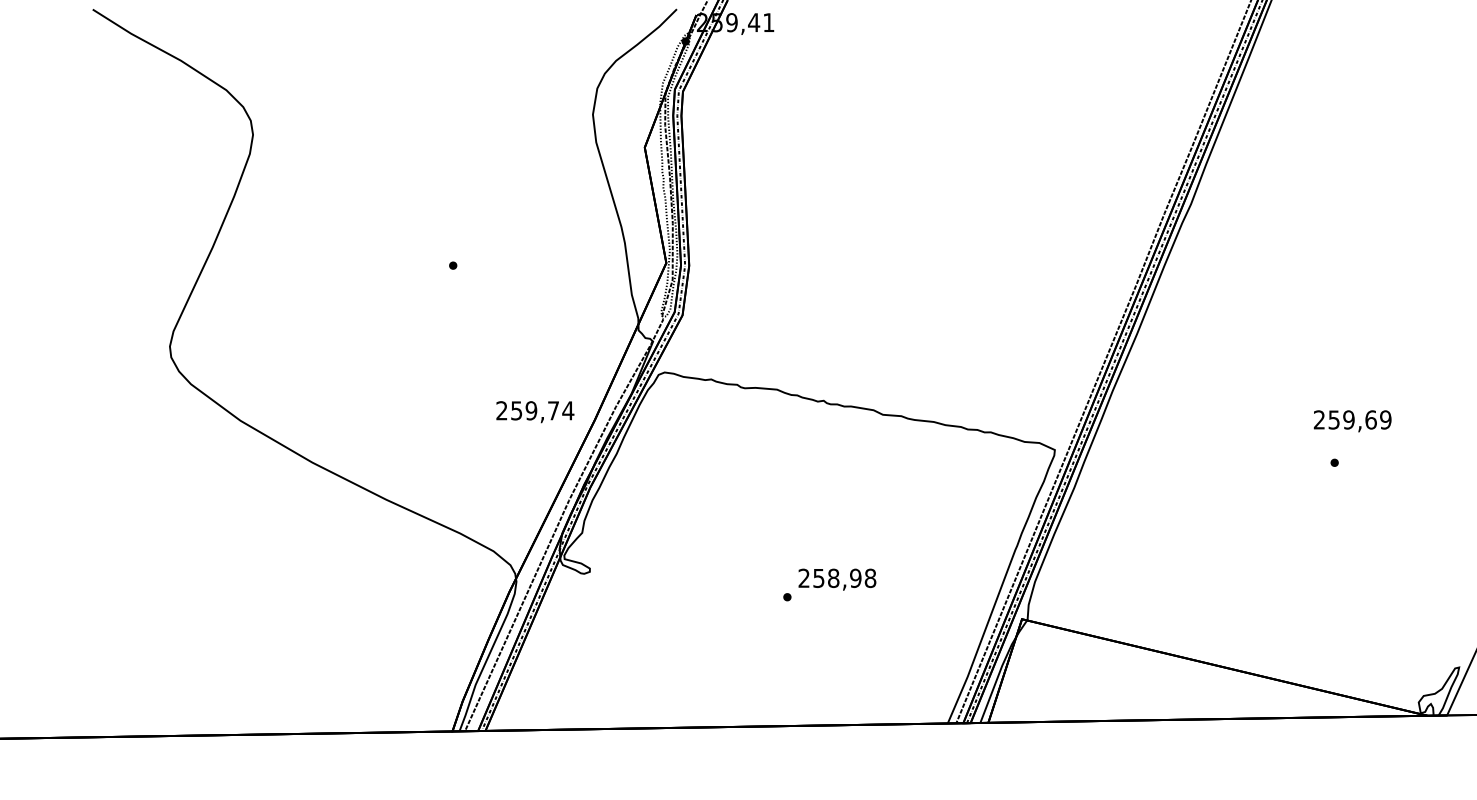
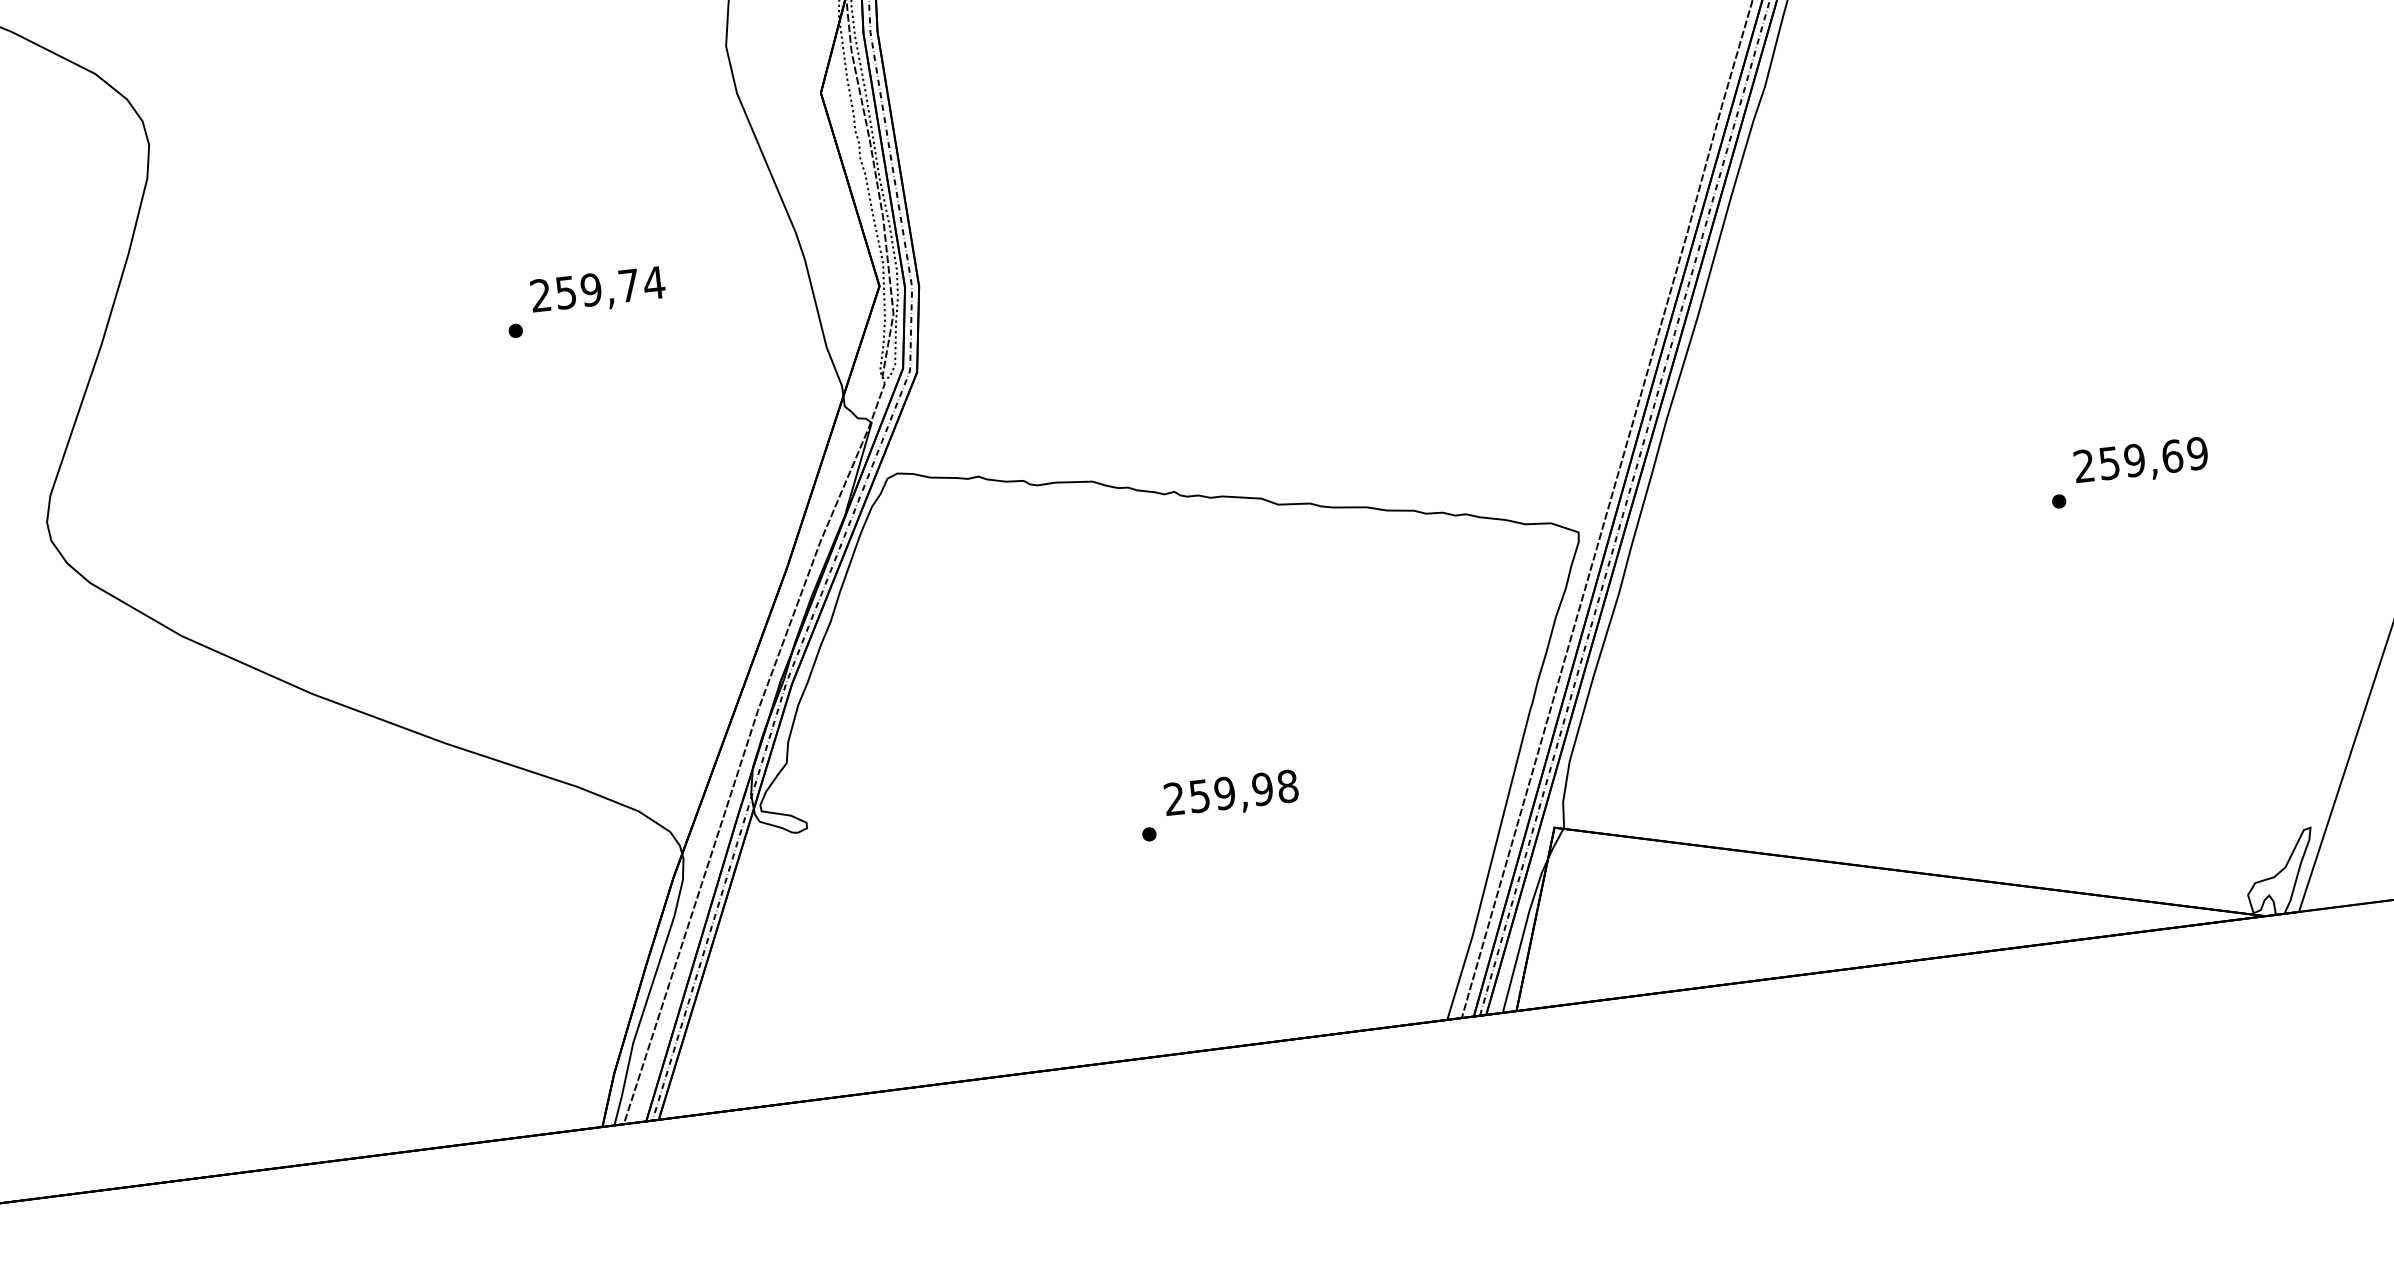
text: (535, 412) -> (598, 292), moved
text: (1352, 421) -> (2141, 462), moved
text: (833, 578) -> (1224, 793), 258,98 -> 259,98

